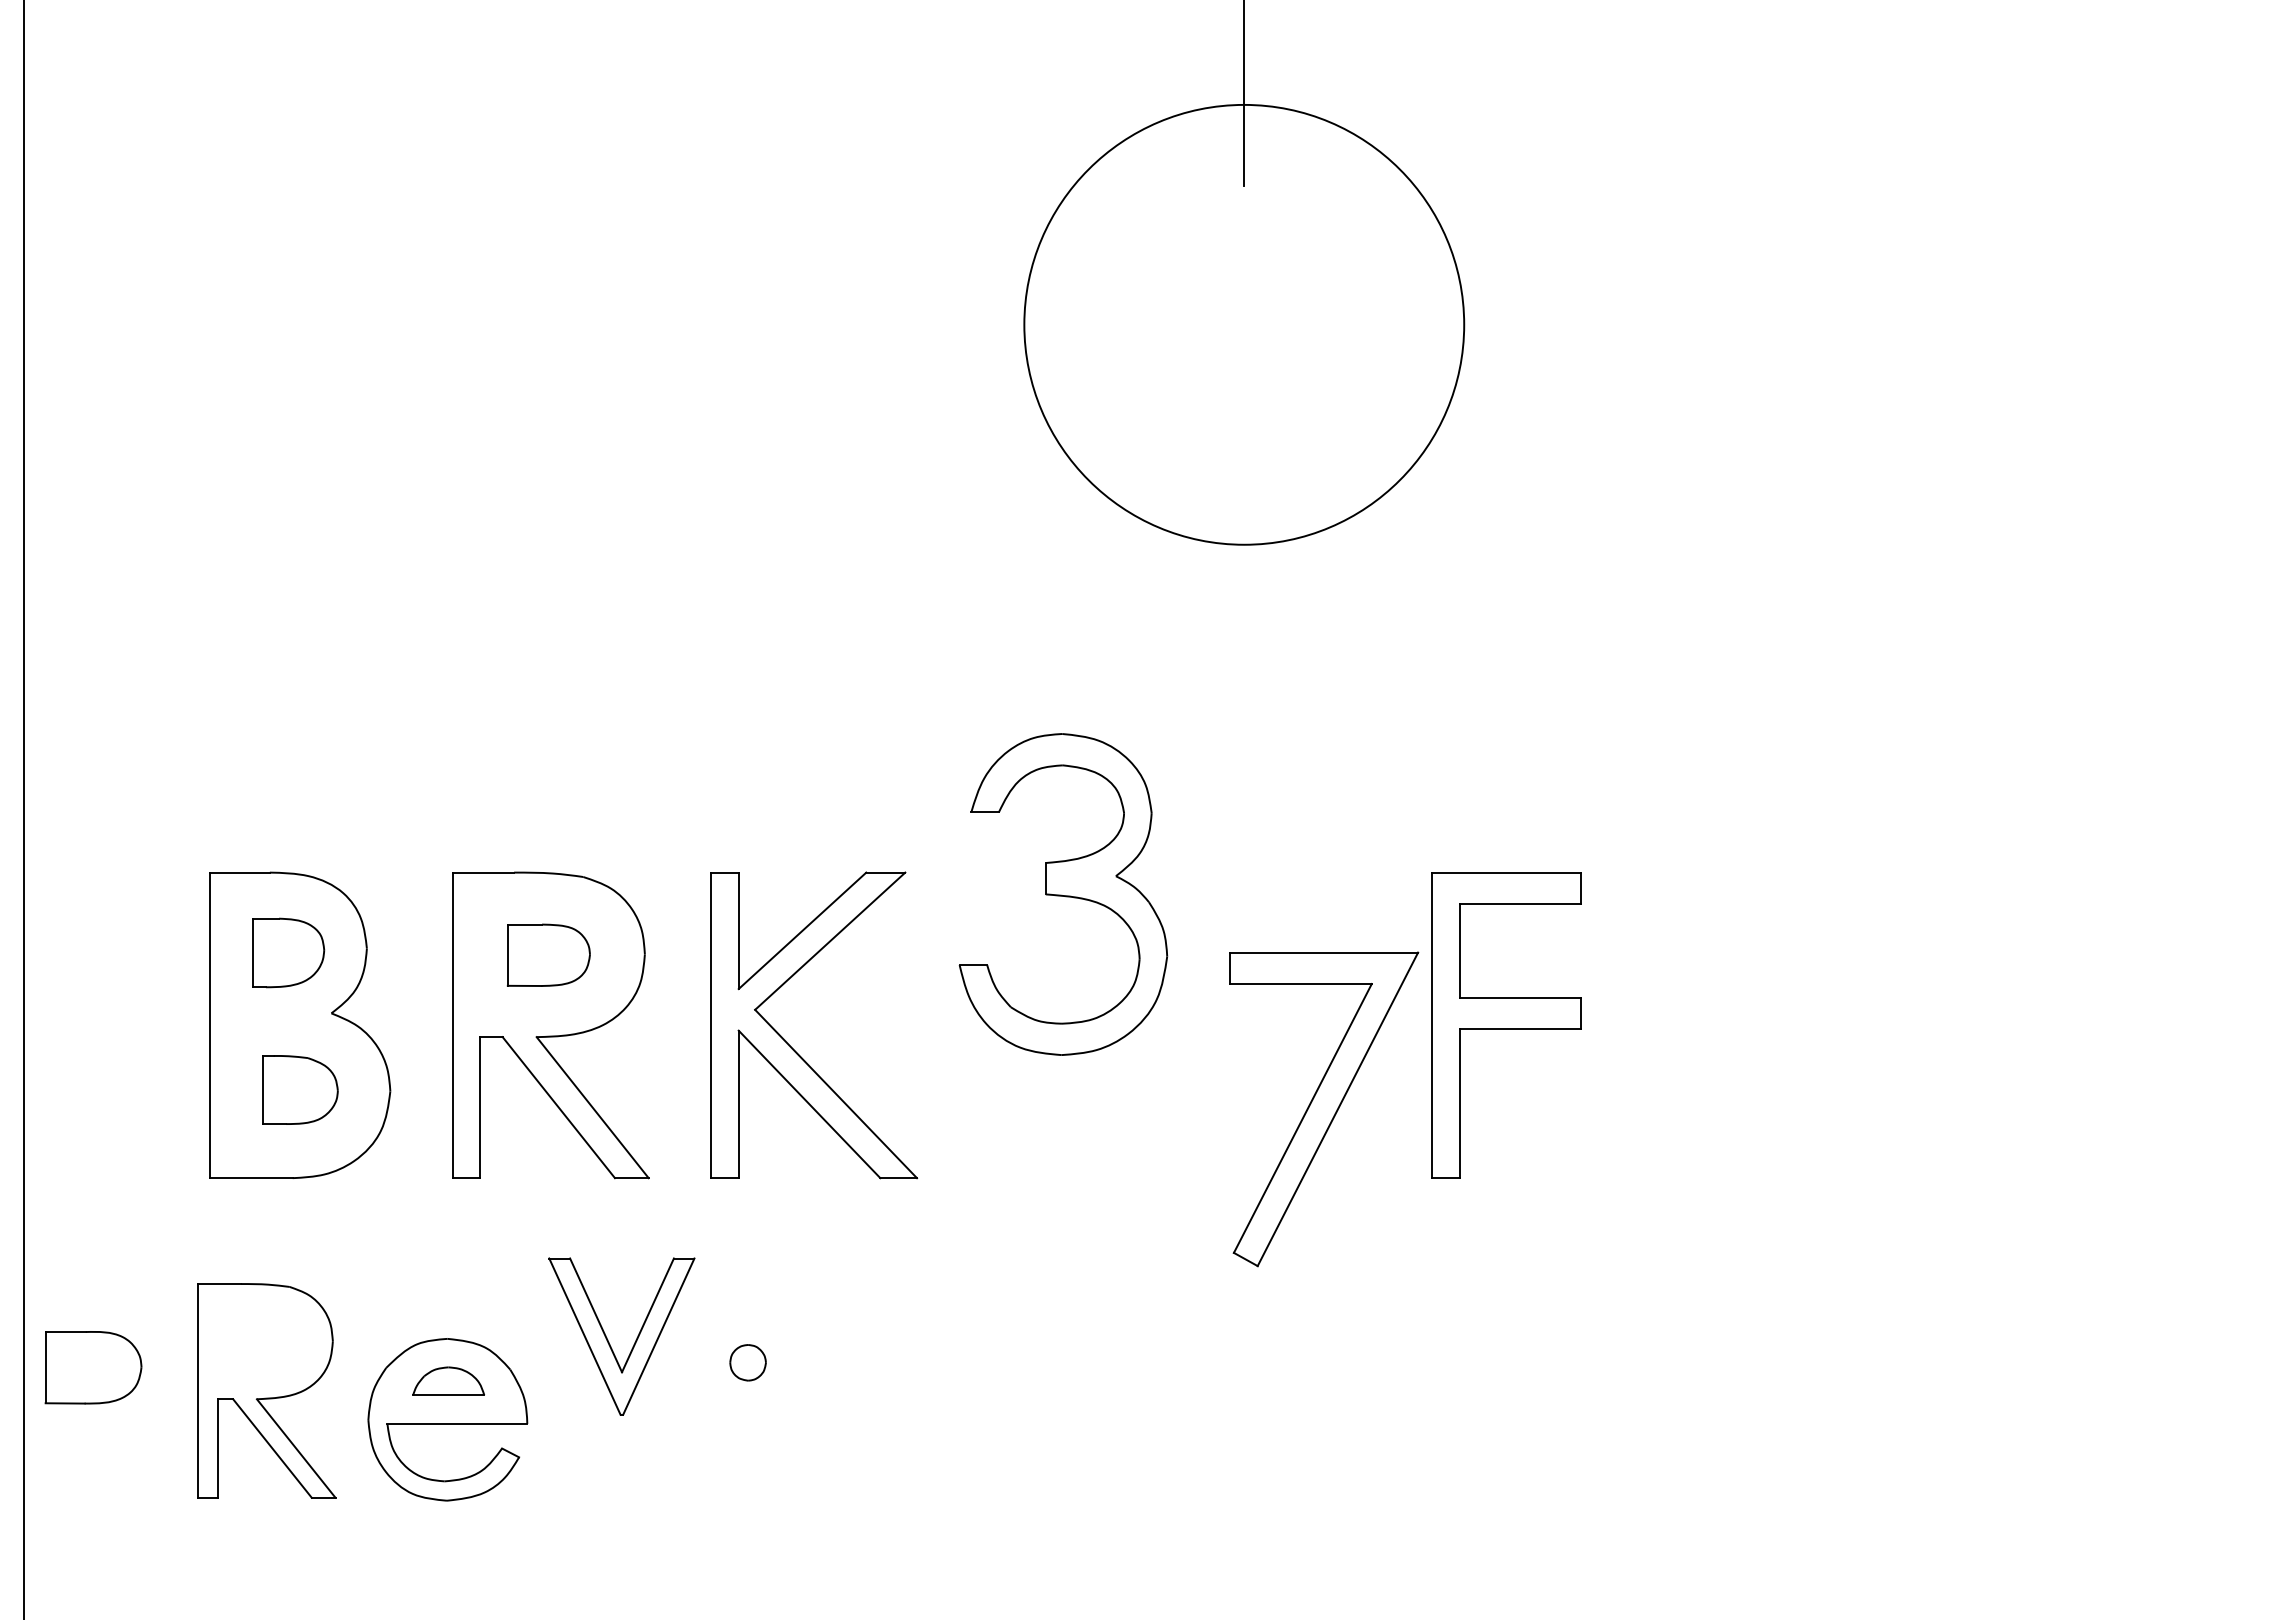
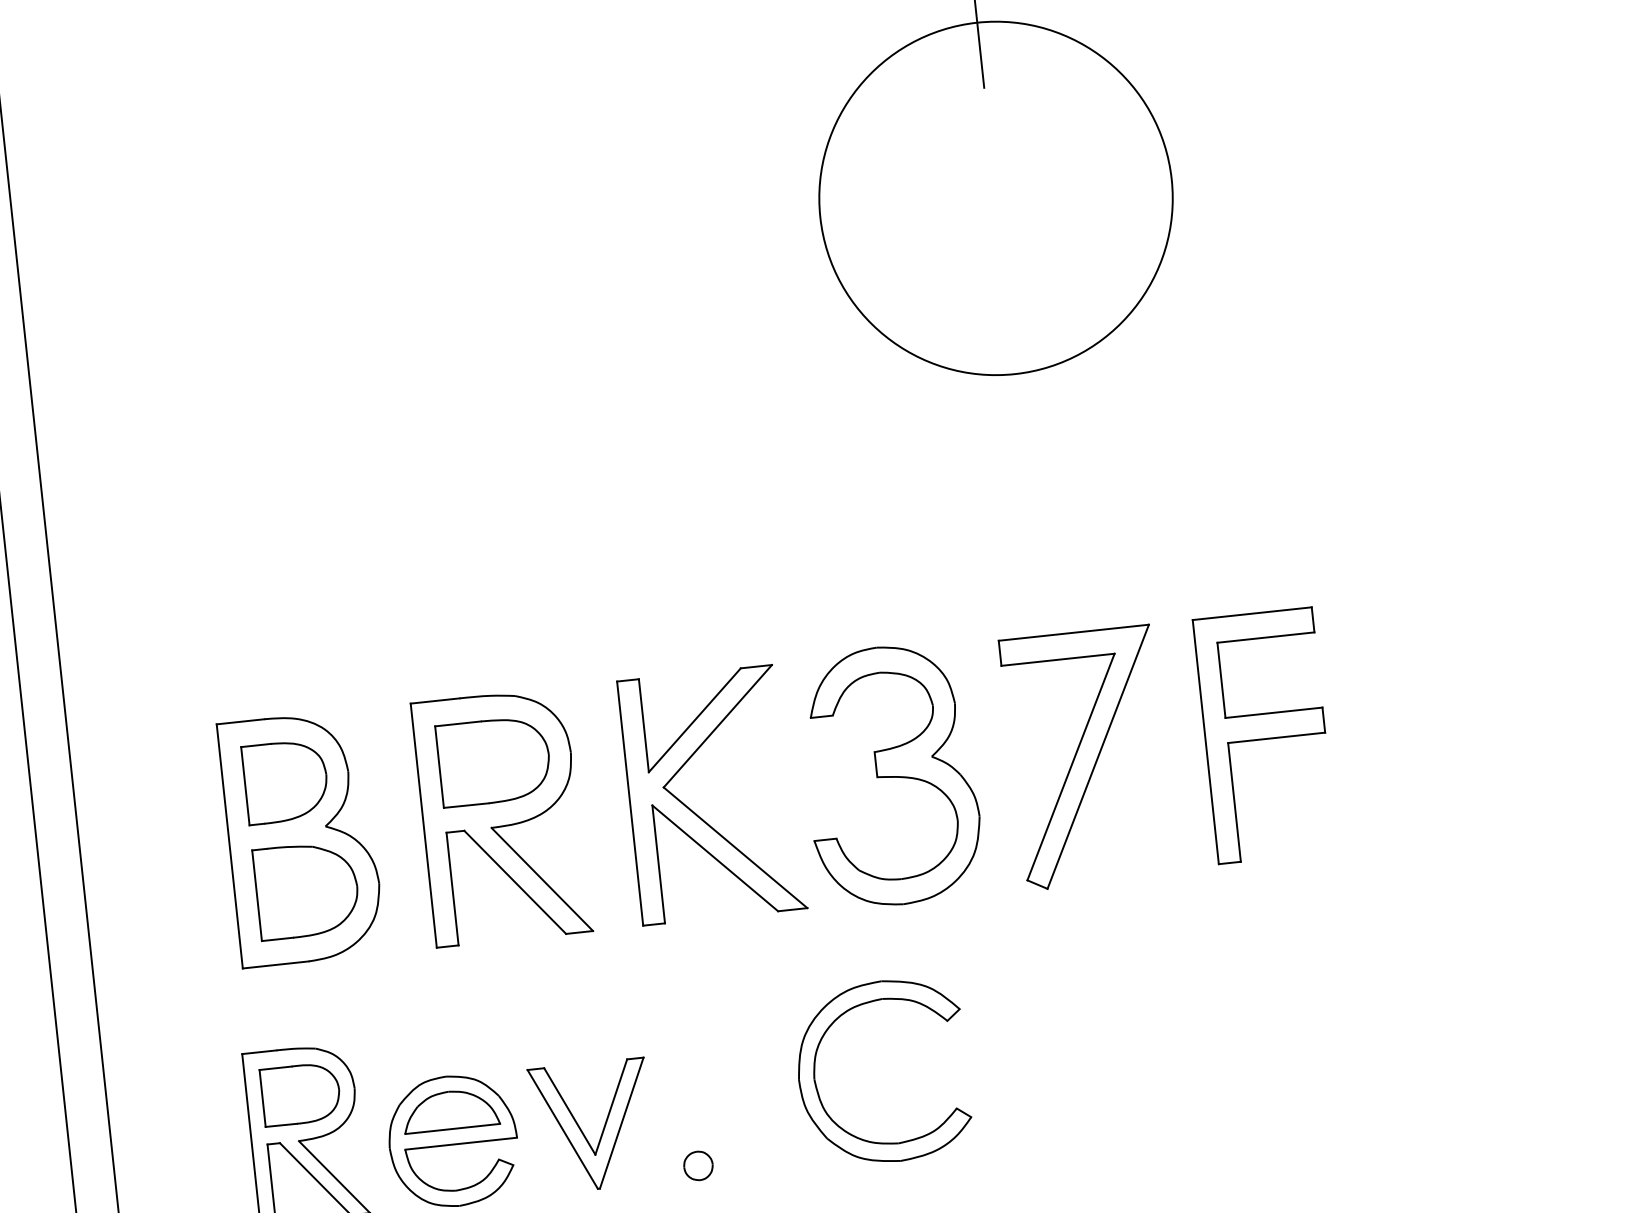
part: (1063, 894) -> (891, 775), moved
part: (288, 952) -> (286, 781), size x1.43
part: (548, 955) -> (493, 761), size x1.67
part: (300, 1089) -> (307, 889), size x1.67
part: (1324, 1109) -> (1087, 758), moved
part: (608, 1339) -> (581, 1129), moved
part: (747, 1362) -> (697, 1165), moved
part: (93, 1367) -> (300, 1094), moved
part: (448, 1381) -> (450, 1110), size x1.67
part: (906, 1406) -> (818, 1091), added

